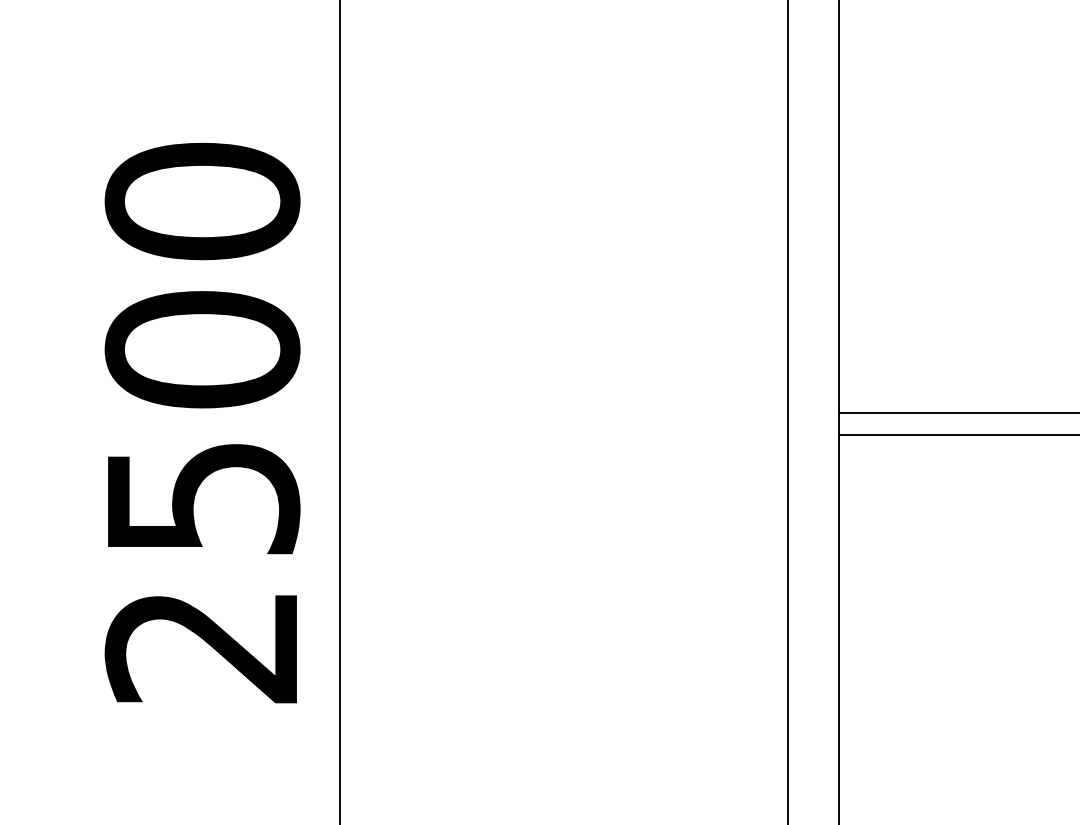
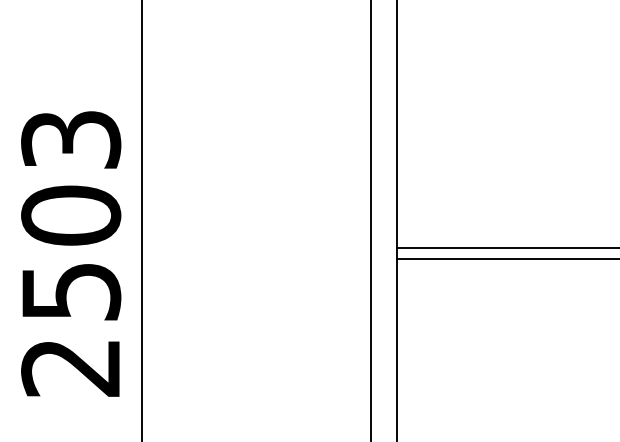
text: (203, 201) -> (71, 139), 2500 -> 2503

